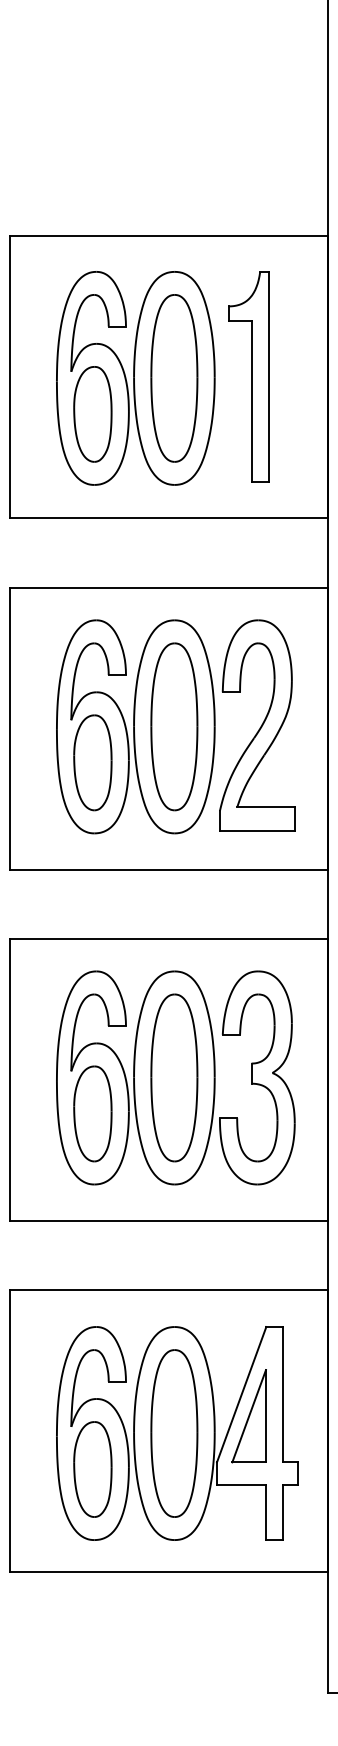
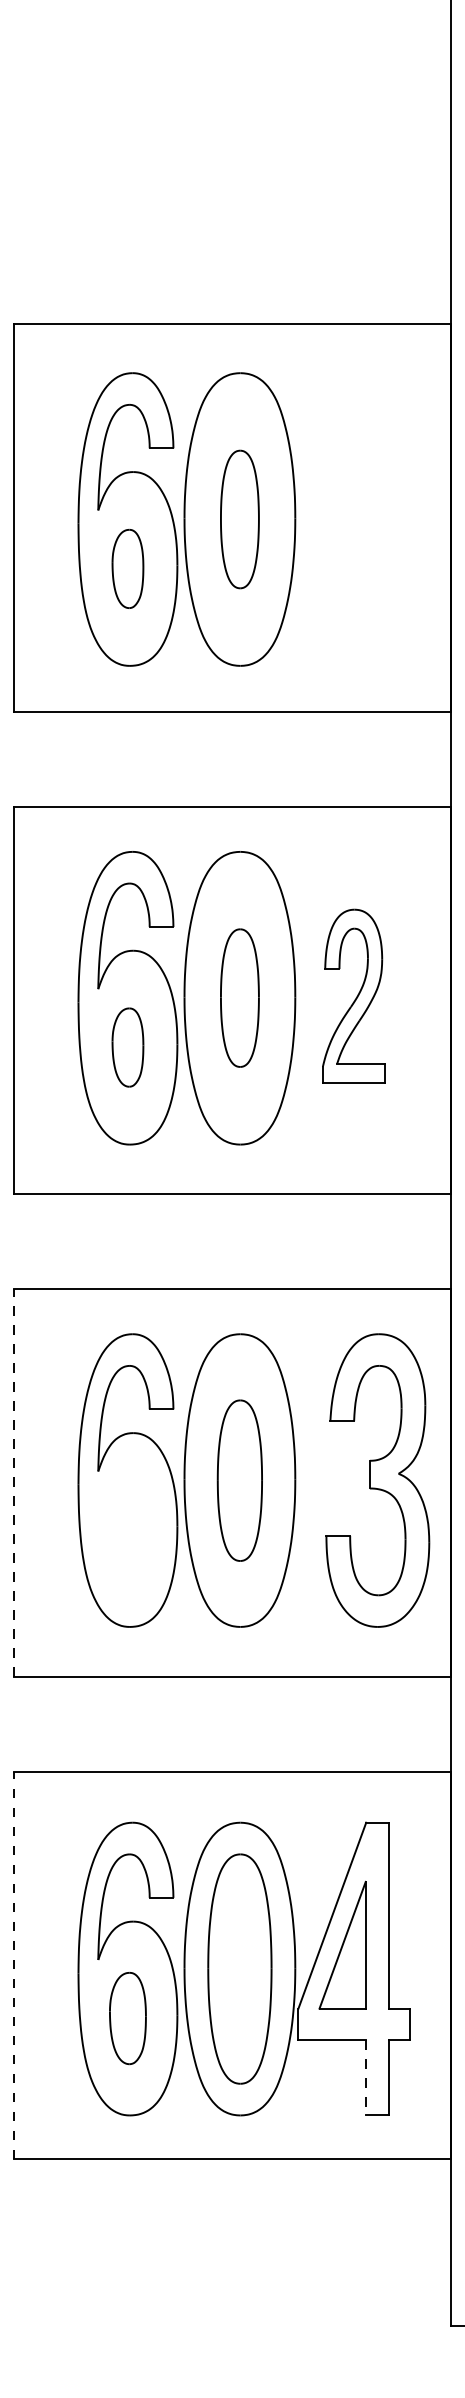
part: (248, 376) -> (341, 517), removed
part: (174, 378) -> (239, 519), size x0.6
part: (92, 414) -> (127, 568), size x0.6
part: (257, 725) -> (353, 996), size x0.6
part: (174, 726) -> (239, 997), size x0.6
part: (92, 762) -> (127, 1047), size x0.6
part: (174, 1077) -> (239, 1480), size x0.7
part: (257, 1077) -> (377, 1480), moved
line: (10, 1079) -> (14, 1482), solid -> dashed
part: (92, 1113) -> (127, 1529), removed
line: (10, 1430) -> (14, 1965), solid -> dashed
part: (92, 1469) -> (127, 2018), size x0.7
line: (265, 1512) -> (365, 2077), solid -> dashed

